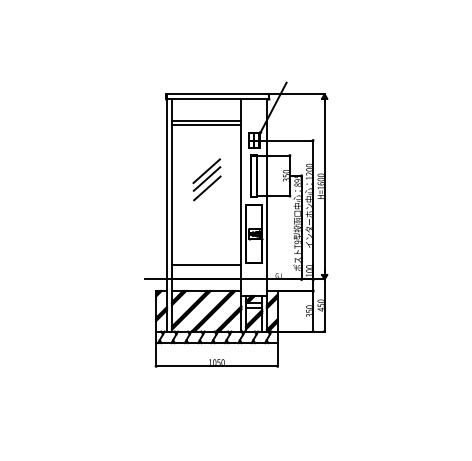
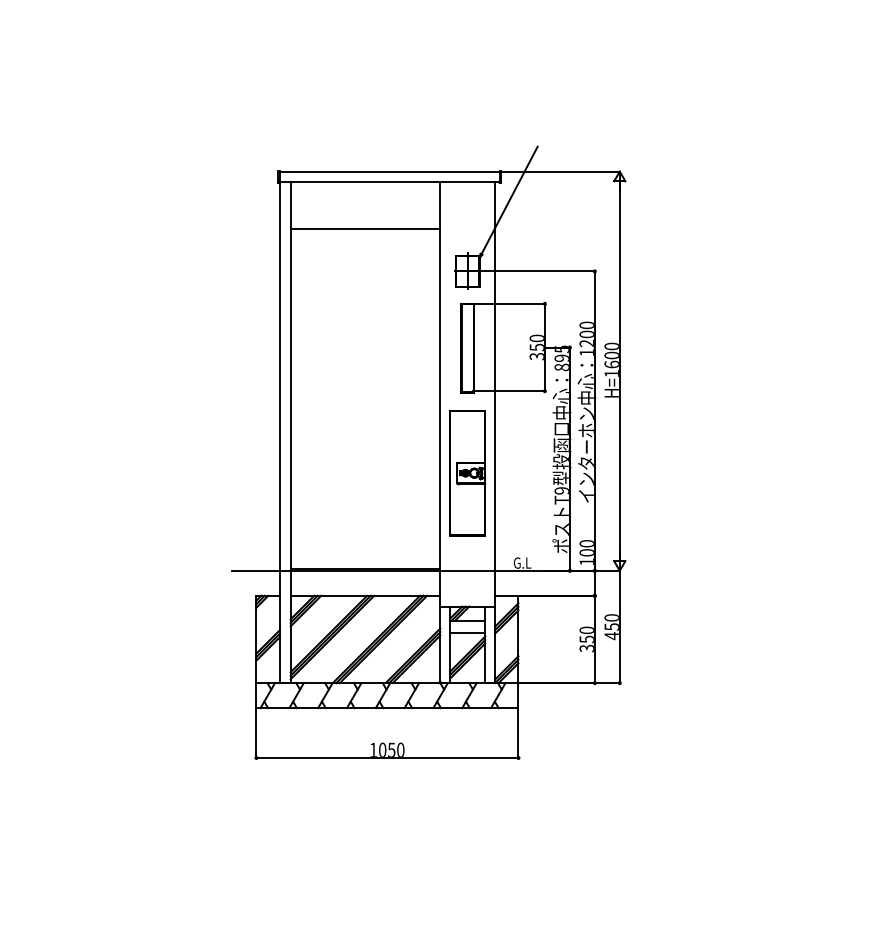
line: (206, 124) -> (365, 236), removed
part: (206, 179) -> (365, 355), removed
line: (206, 264) -> (365, 538), removed

